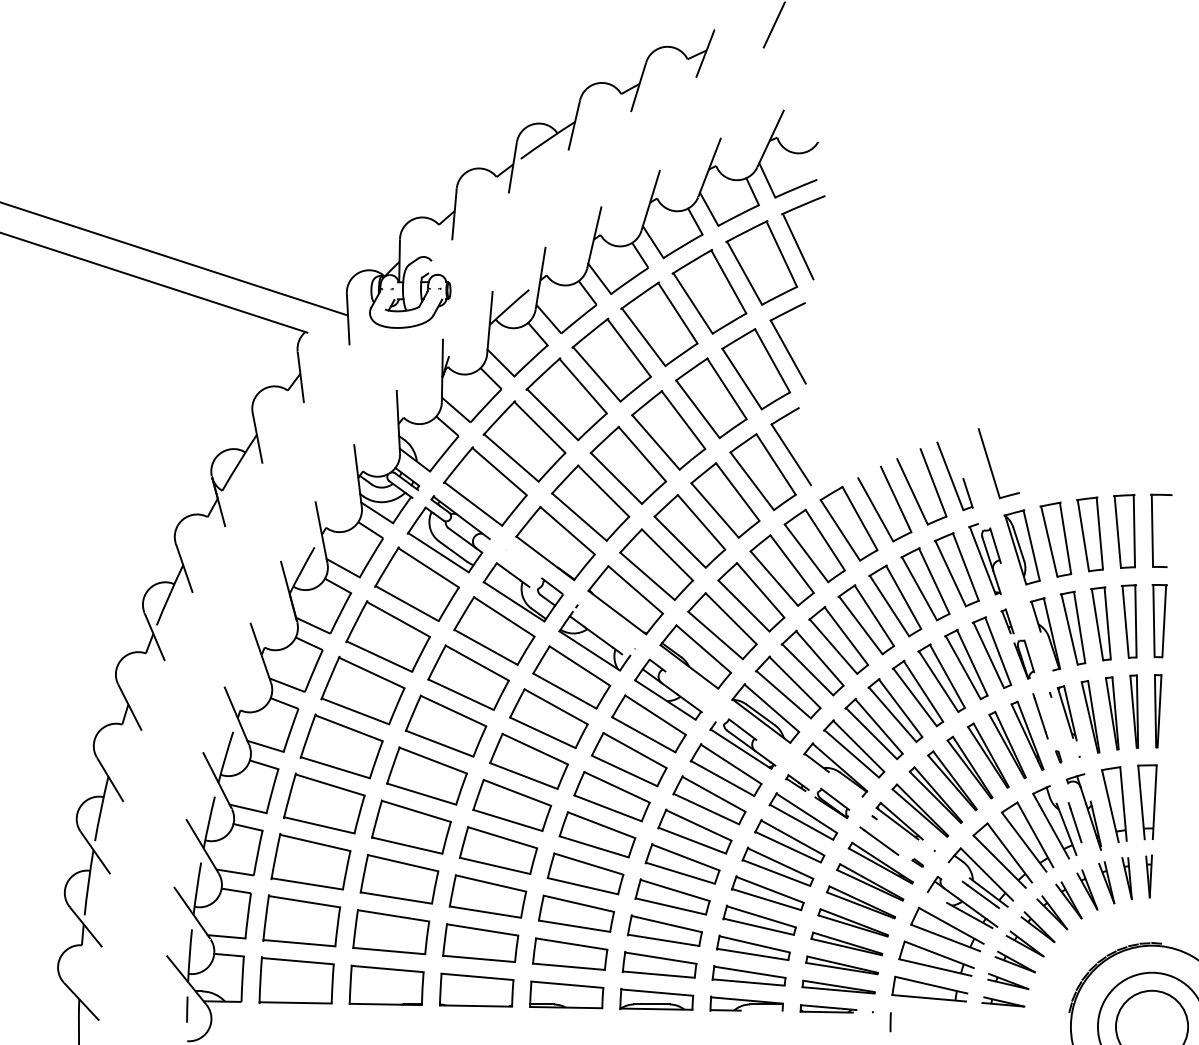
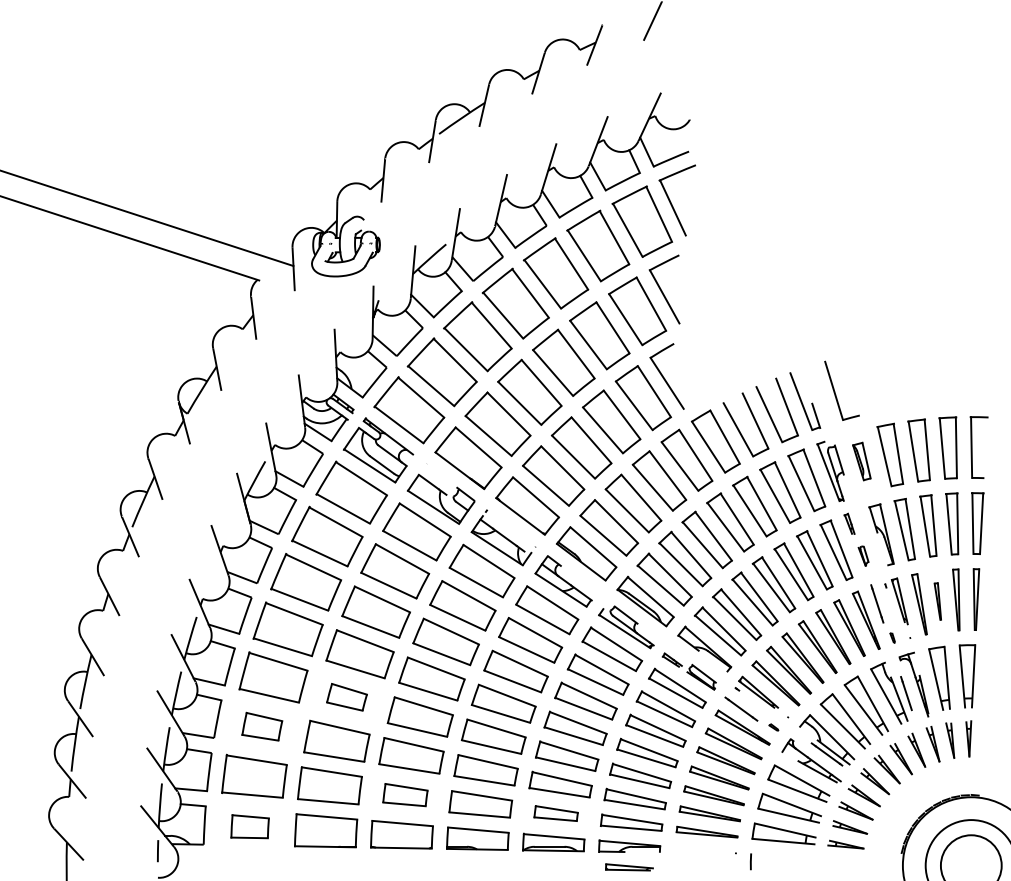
part: (1021, 547) -> (861, 461), size x0.6
part: (1024, 659) -> (863, 555), size x0.6
part: (1112, 713) -> (937, 601), size x0.6
part: (411, 826) -> (347, 696), size x0.6
part: (310, 861) -> (261, 726), size x0.6
part: (480, 942) -> (405, 794), size x0.7
part: (659, 964) -> (556, 813), size x0.7
part: (296, 980) -> (250, 826), size x0.6
part: (828, 1008) -> (629, 867), moved

